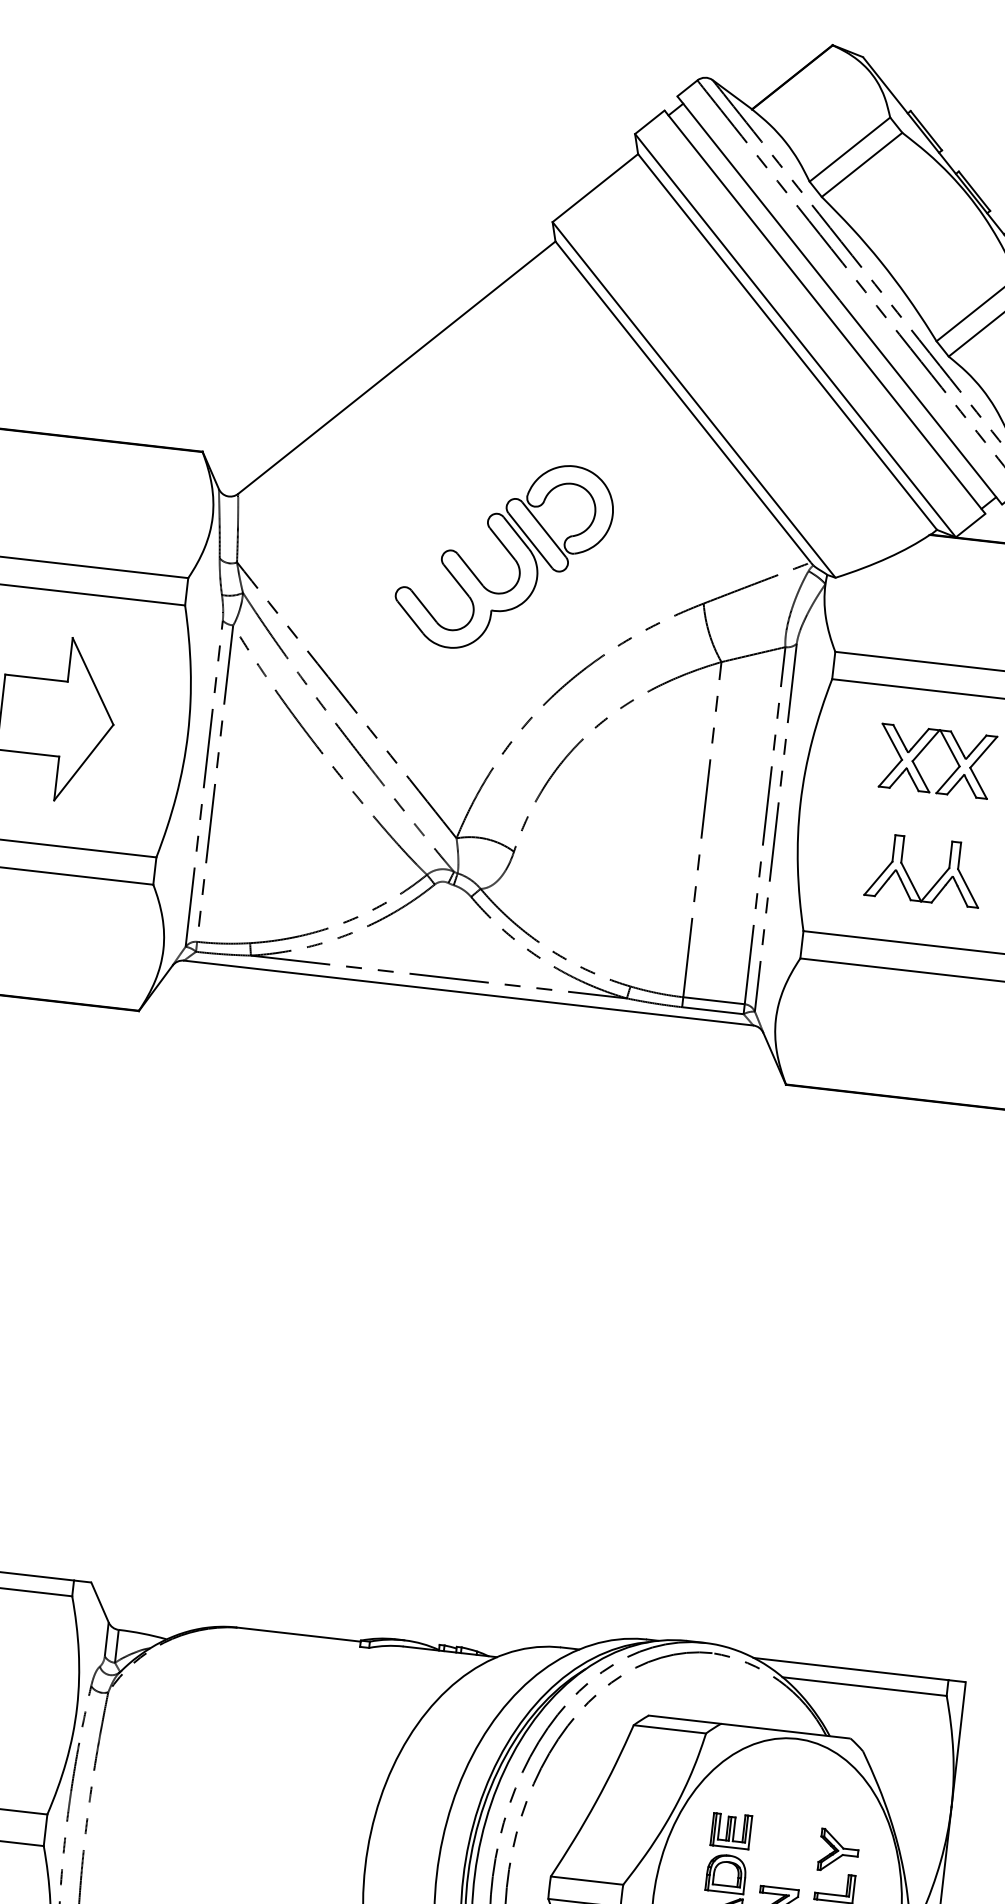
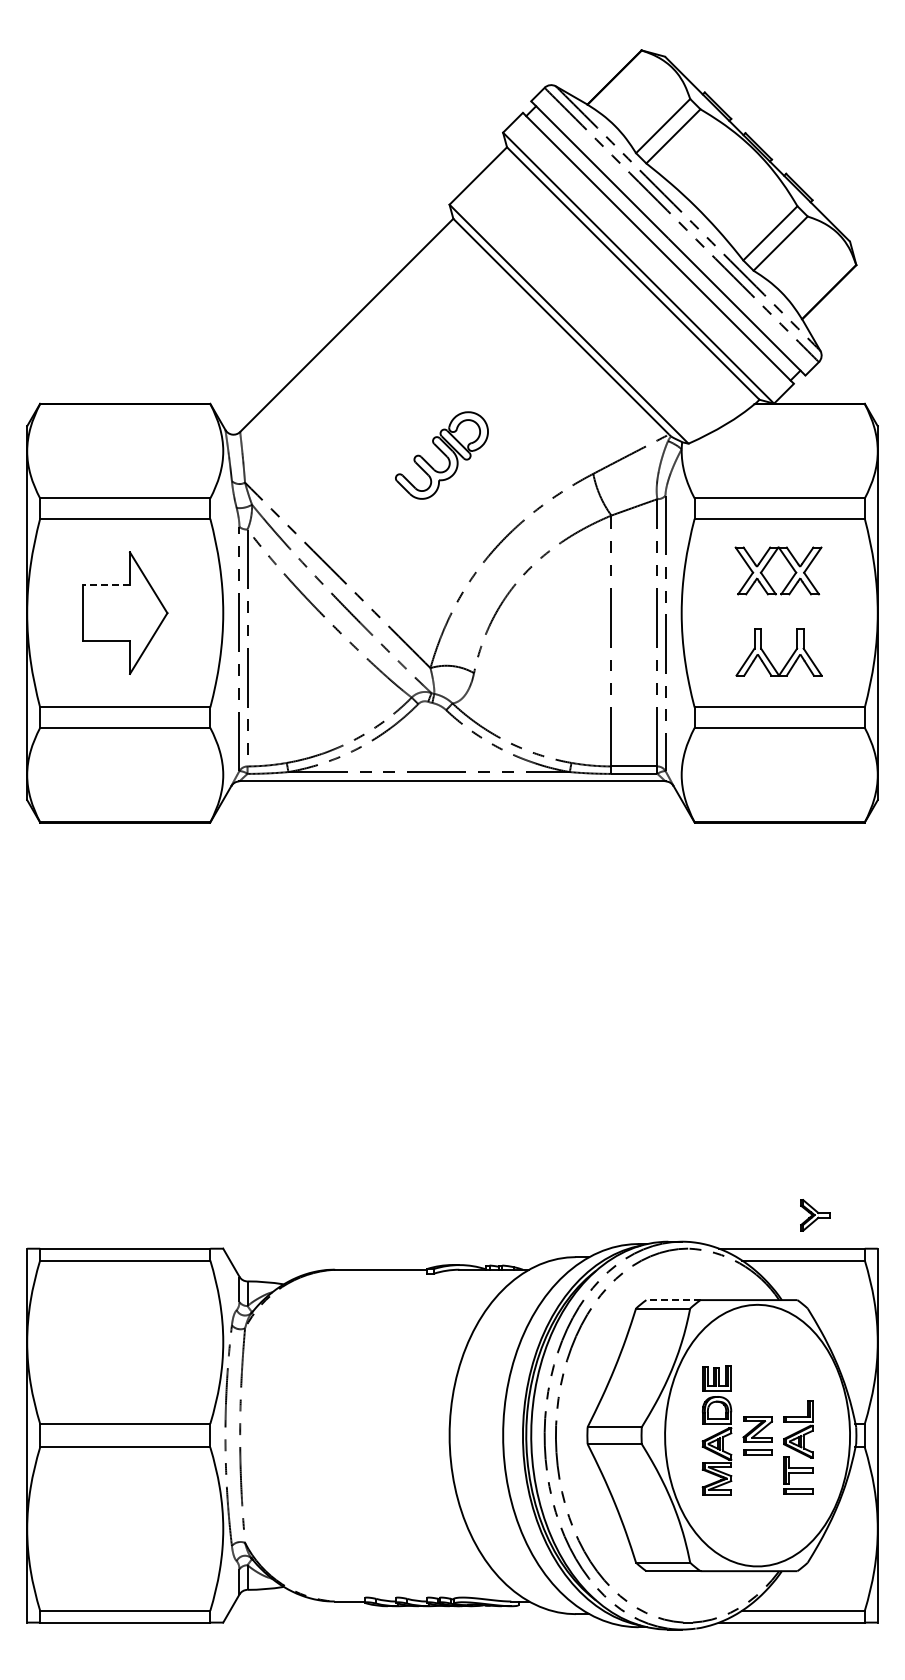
part: (503, 555) -> (441, 455), size x0.6
line: (36, 678) -> (106, 585), solid -> dashed
line: (683, 1720) -> (672, 1300), solid -> dashed
part: (839, 1851) -> (815, 1215), moved

